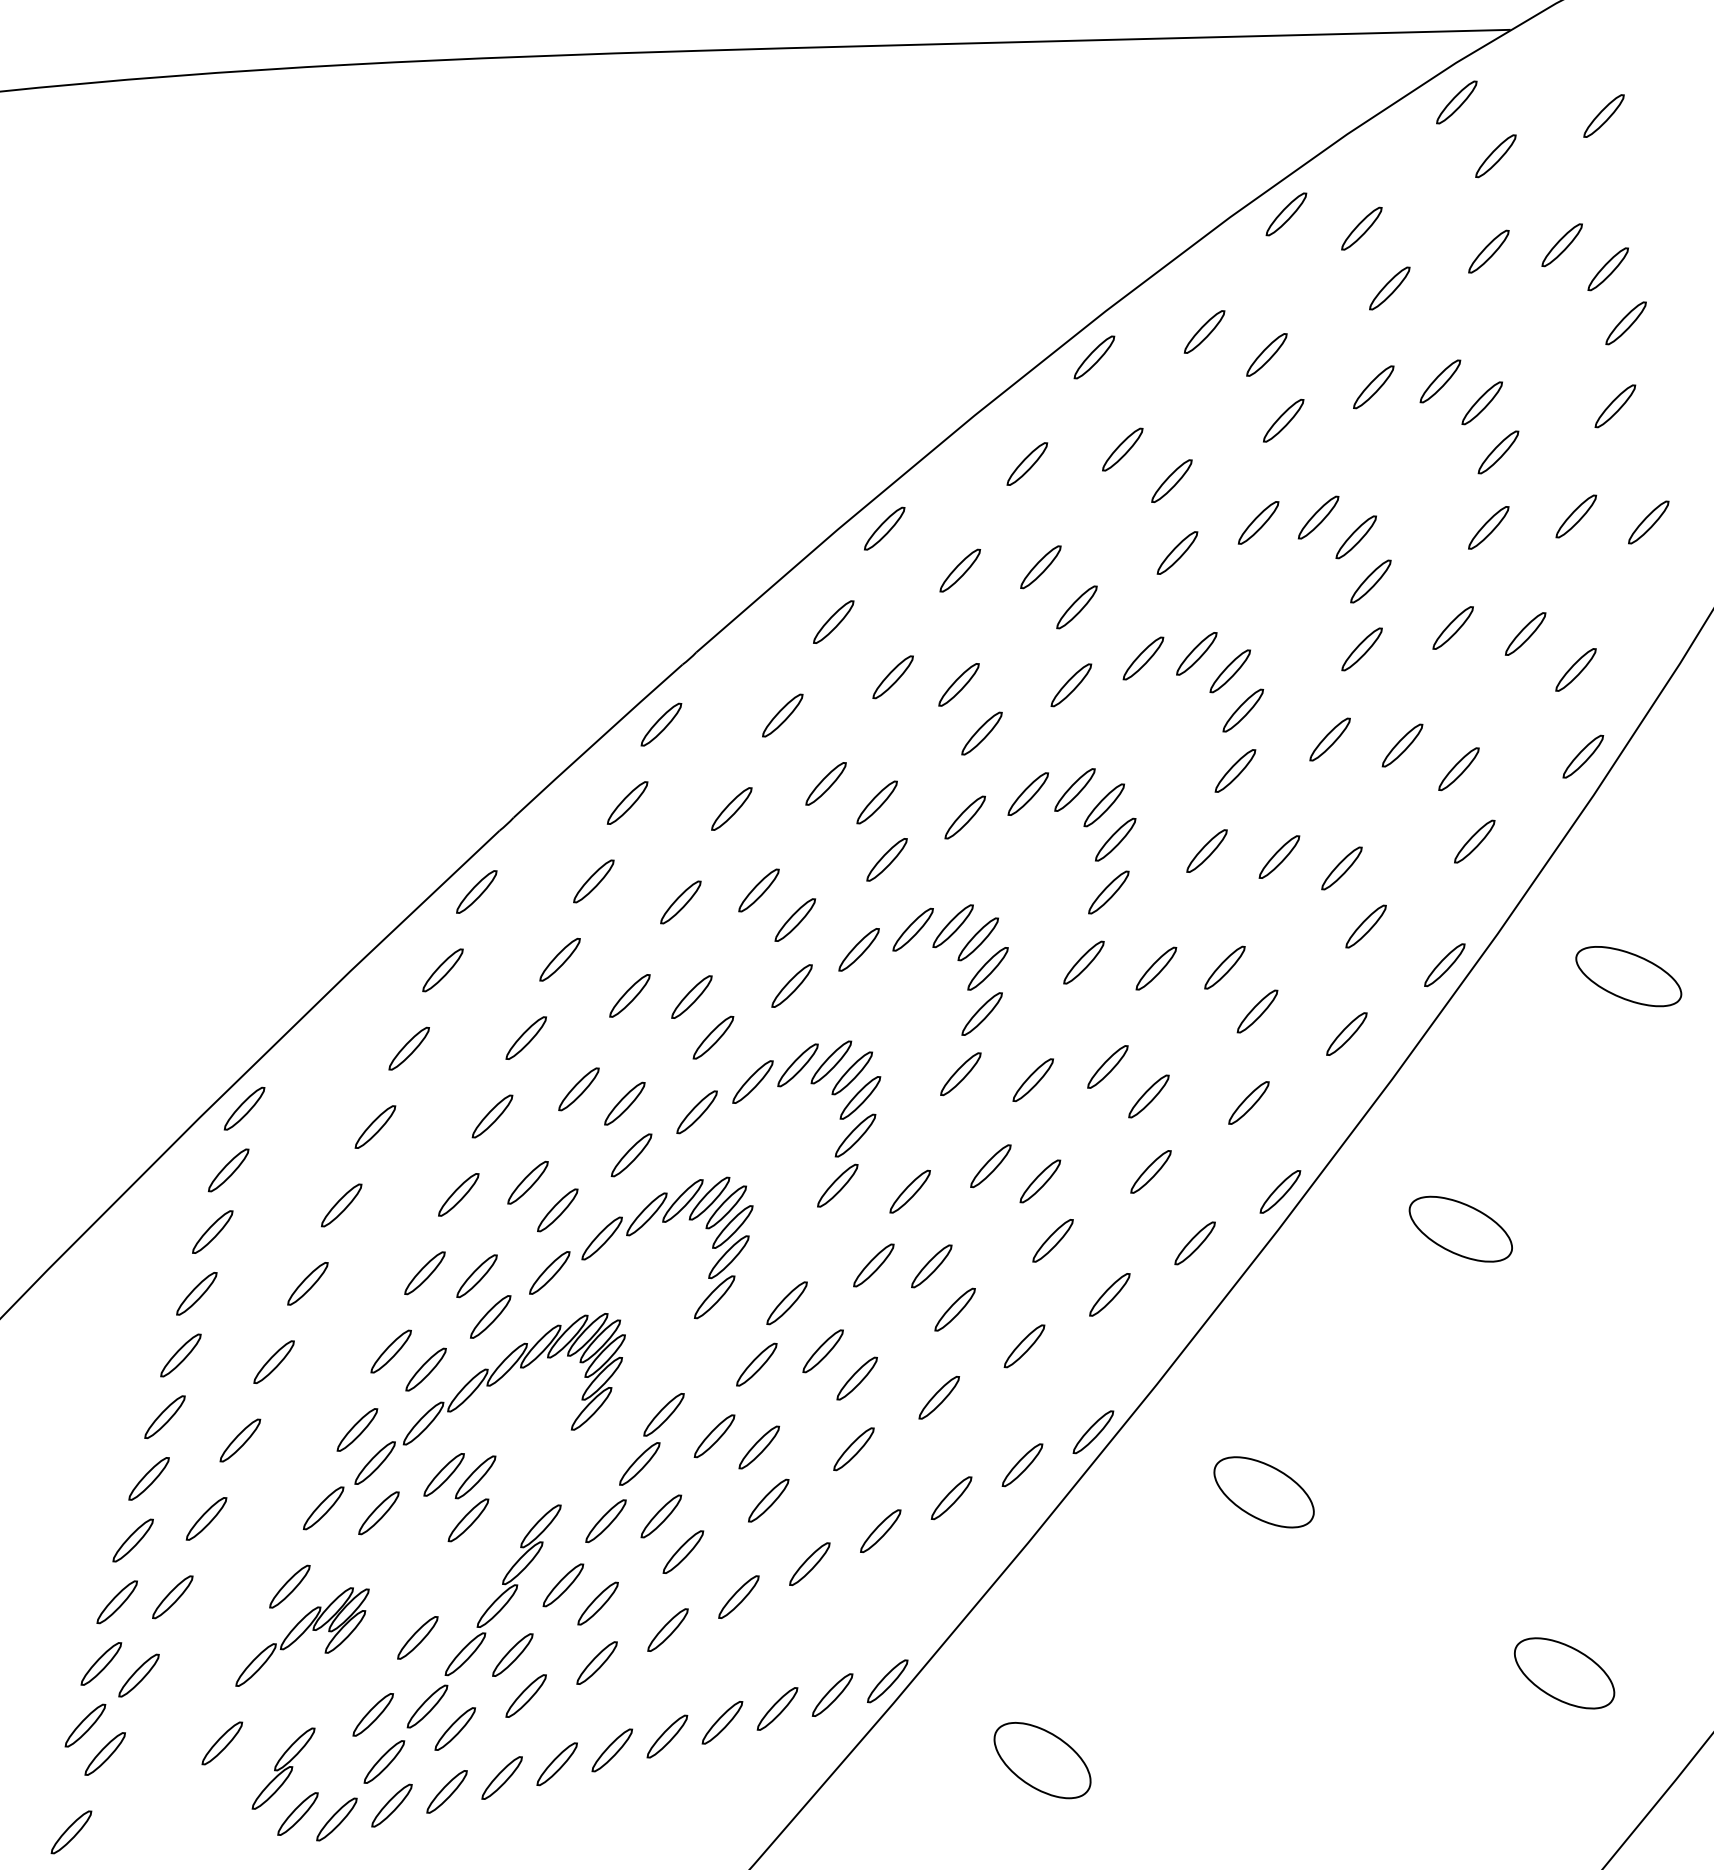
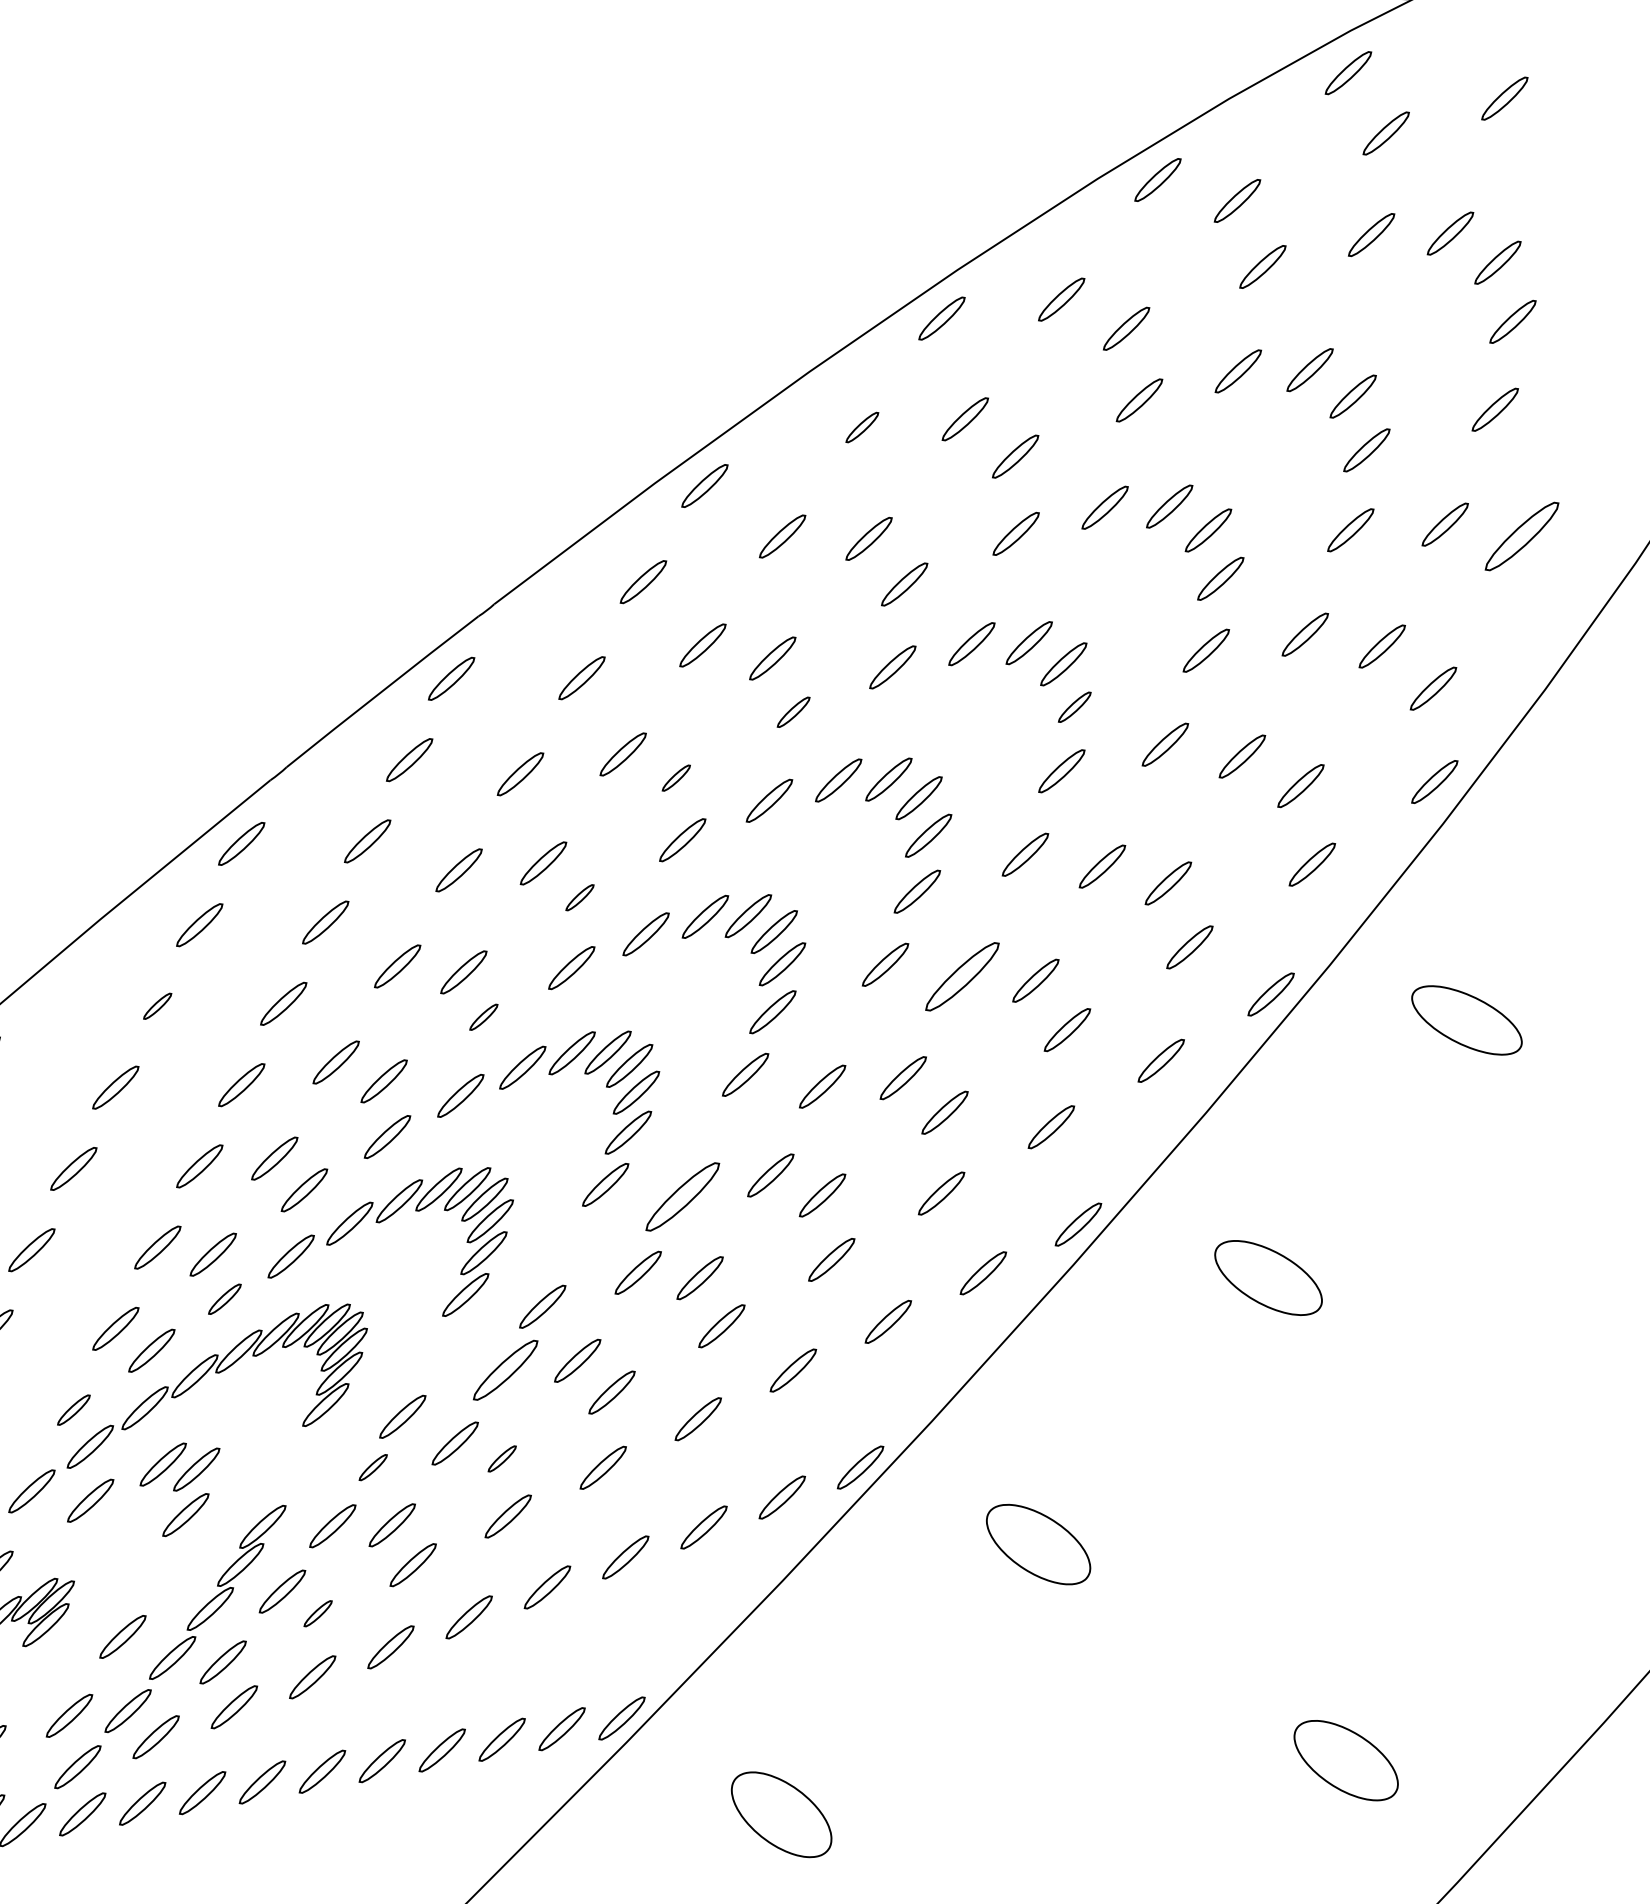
part: (1027, 463) -> (862, 426), size x0.7
part: (1648, 522) -> (1521, 536), size x1.6
part: (1243, 710) -> (1074, 707), size x0.7
part: (981, 733) -> (793, 712), size x0.7
part: (876, 802) -> (675, 778), size x0.6
part: (794, 919) -> (579, 897), size x0.6
part: (1156, 968) -> (962, 976), size x1.6
part: (713, 1037) -> (483, 1017), size x0.6
part: (408, 1048) -> (156, 1006), size x0.6
part: (909, 1191) -> (681, 1196), size x1.6
part: (490, 1316) -> (224, 1298), size x0.7
part: (756, 1364) -> (505, 1369), size x1.4
part: (357, 1429) -> (73, 1409), size x0.7
part: (759, 1447) -> (502, 1458), size x0.6
part: (639, 1463) -> (372, 1467), size x0.6
part: (597, 1603) -> (317, 1613), size x0.6

